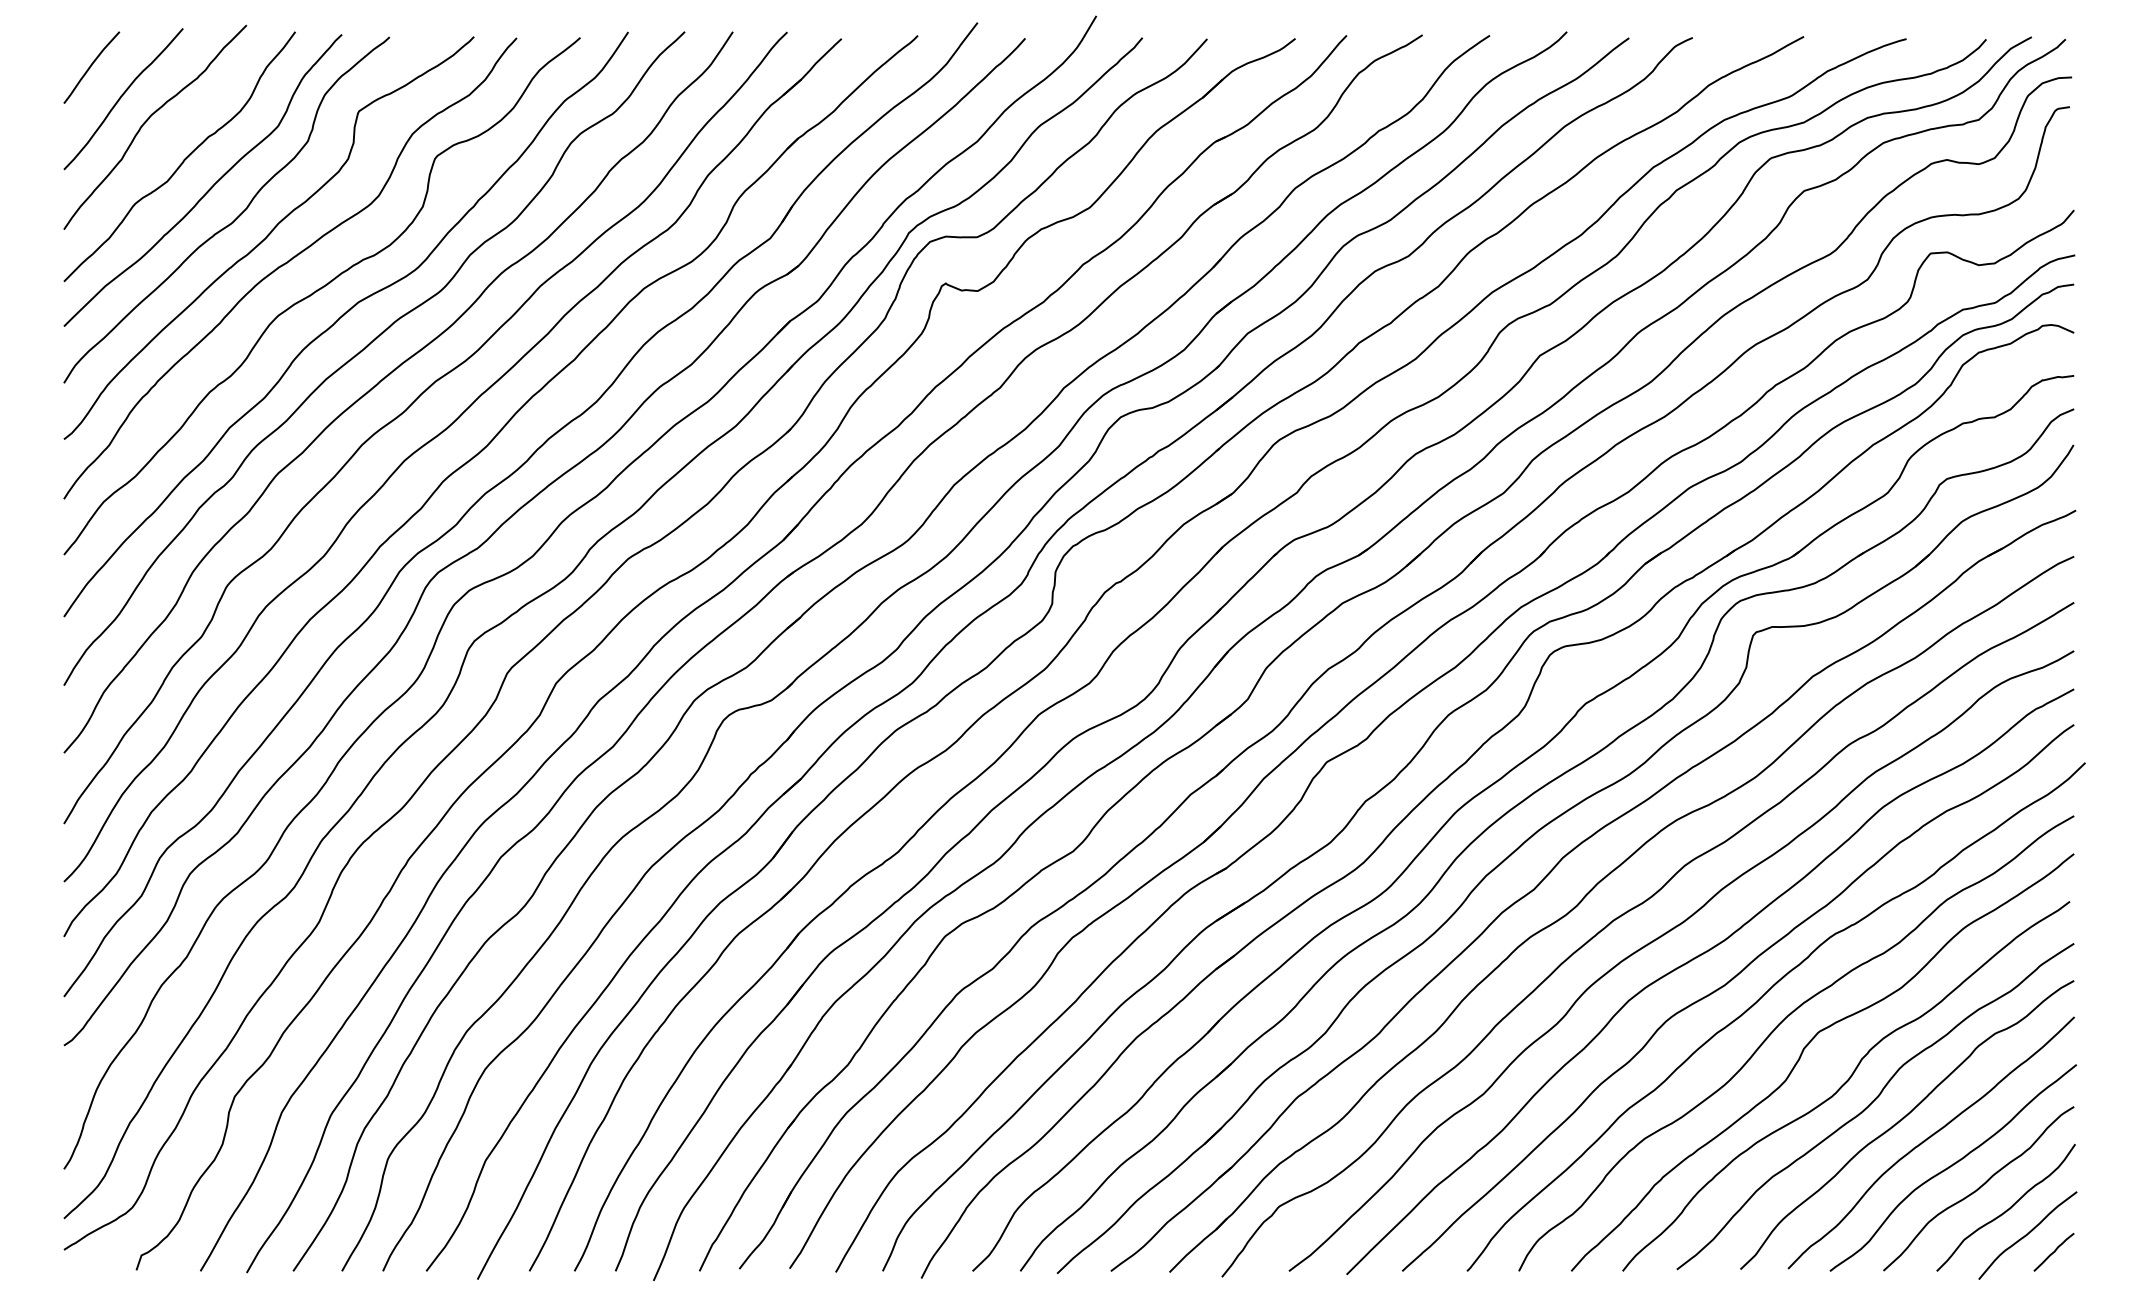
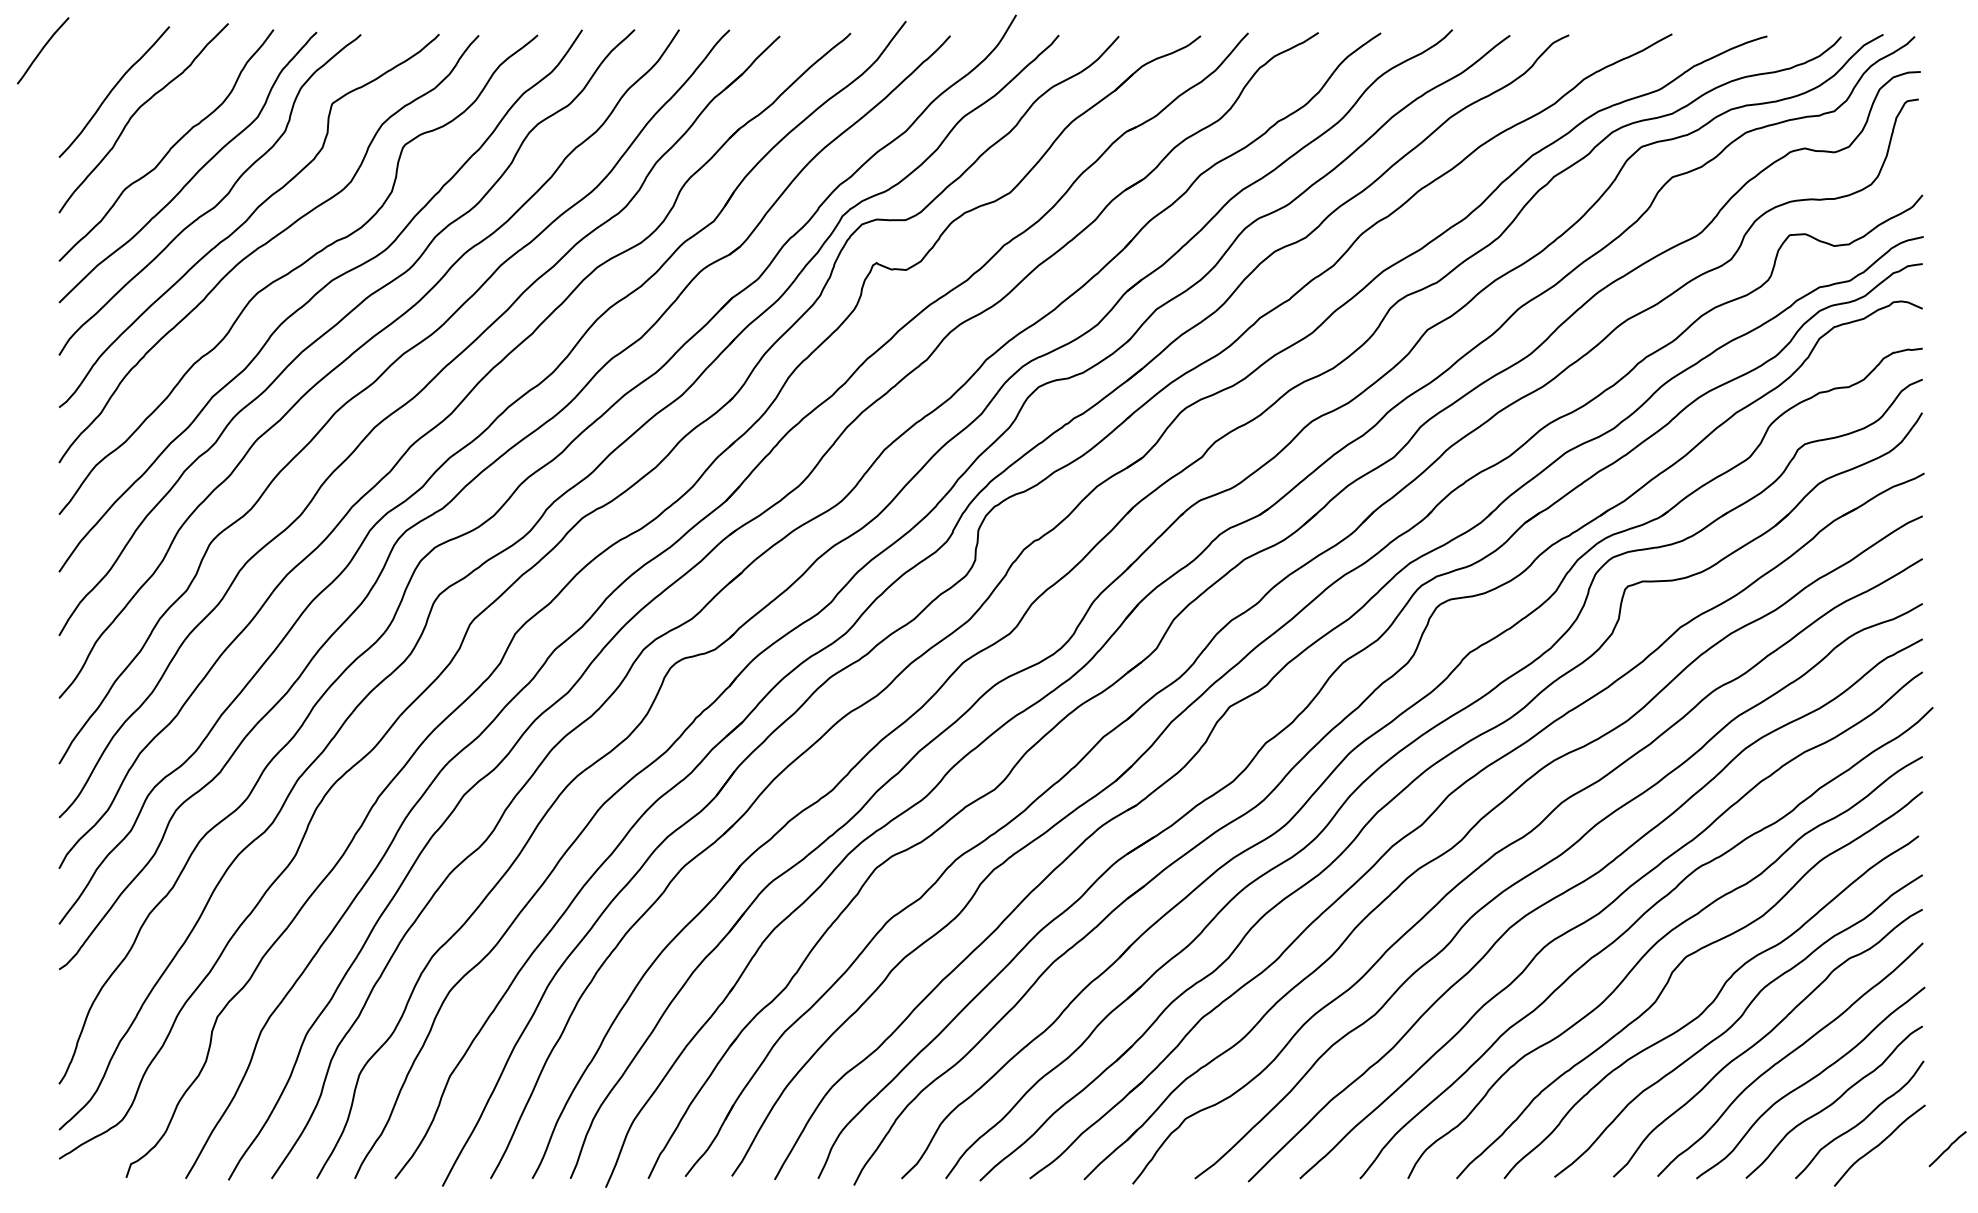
curve: (91, 66) -> (42, 49), moved
line: (2053, 1251) -> (1947, 1148), moved

